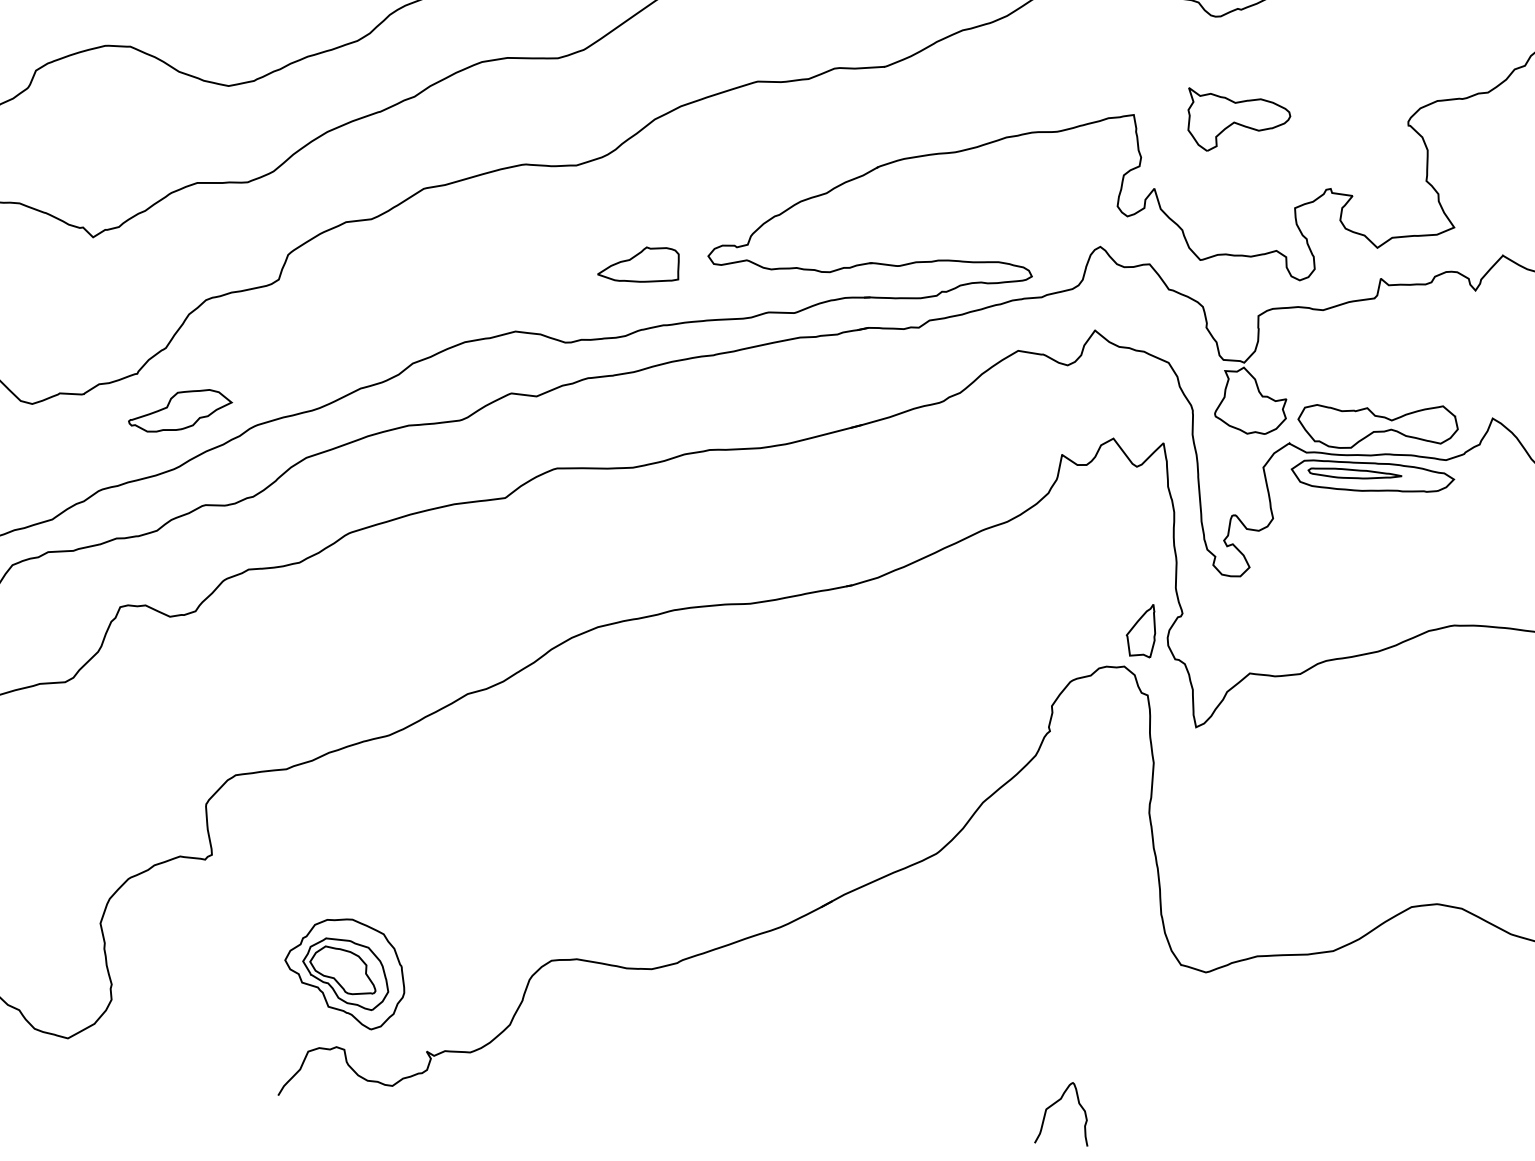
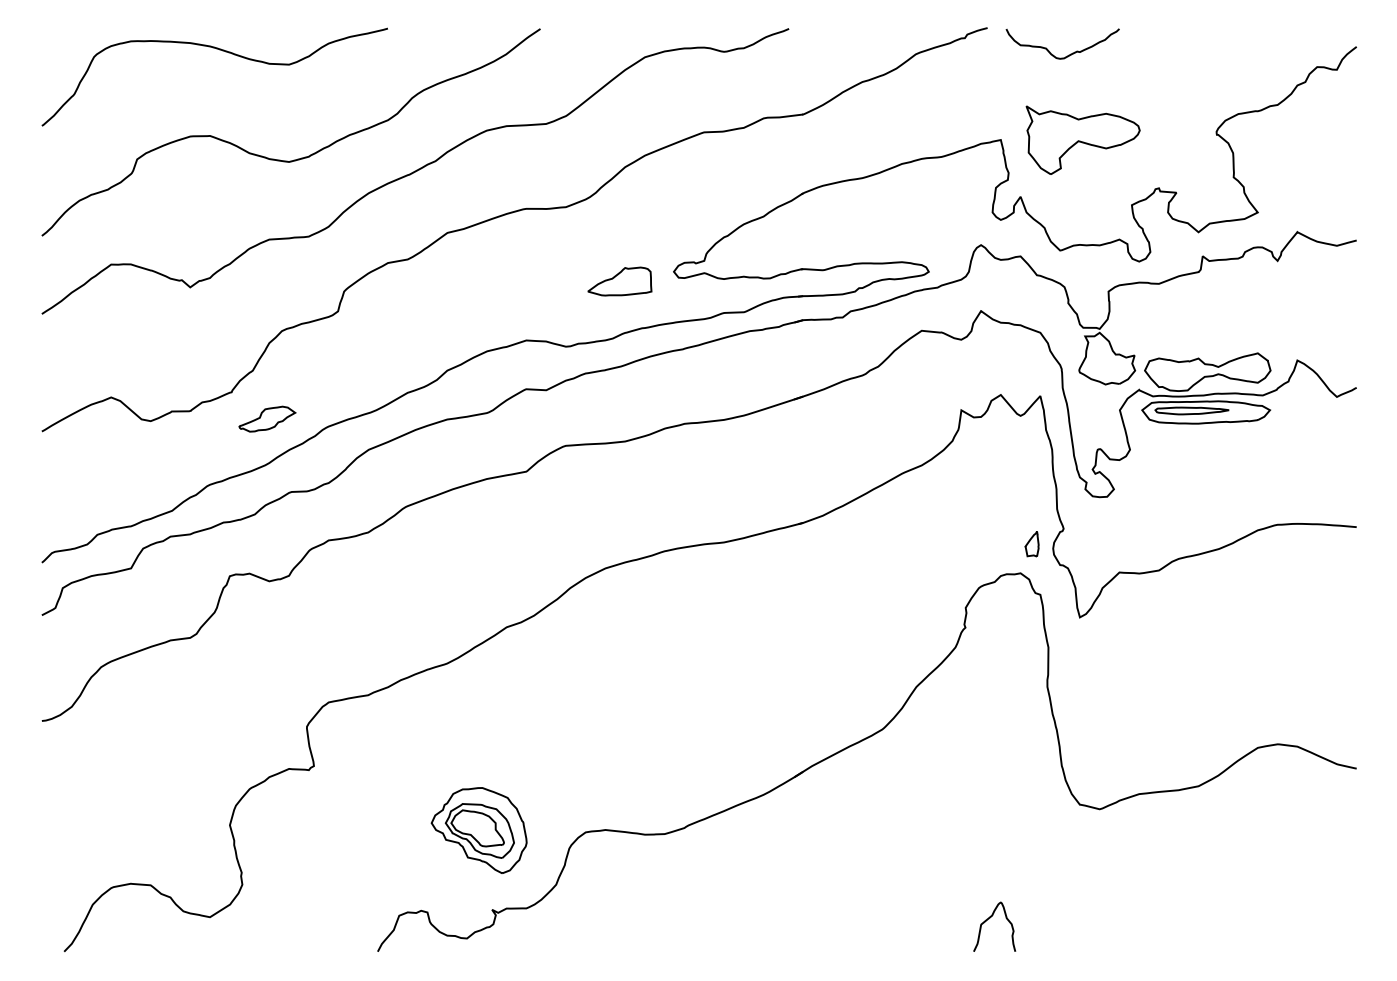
part: (1238, 122) -> (1083, 140), size x1.4
part: (180, 409) -> (267, 418), size x0.7
part: (1140, 629) -> (1031, 543), size x0.6
part: (344, 973) -> (478, 830), moved

